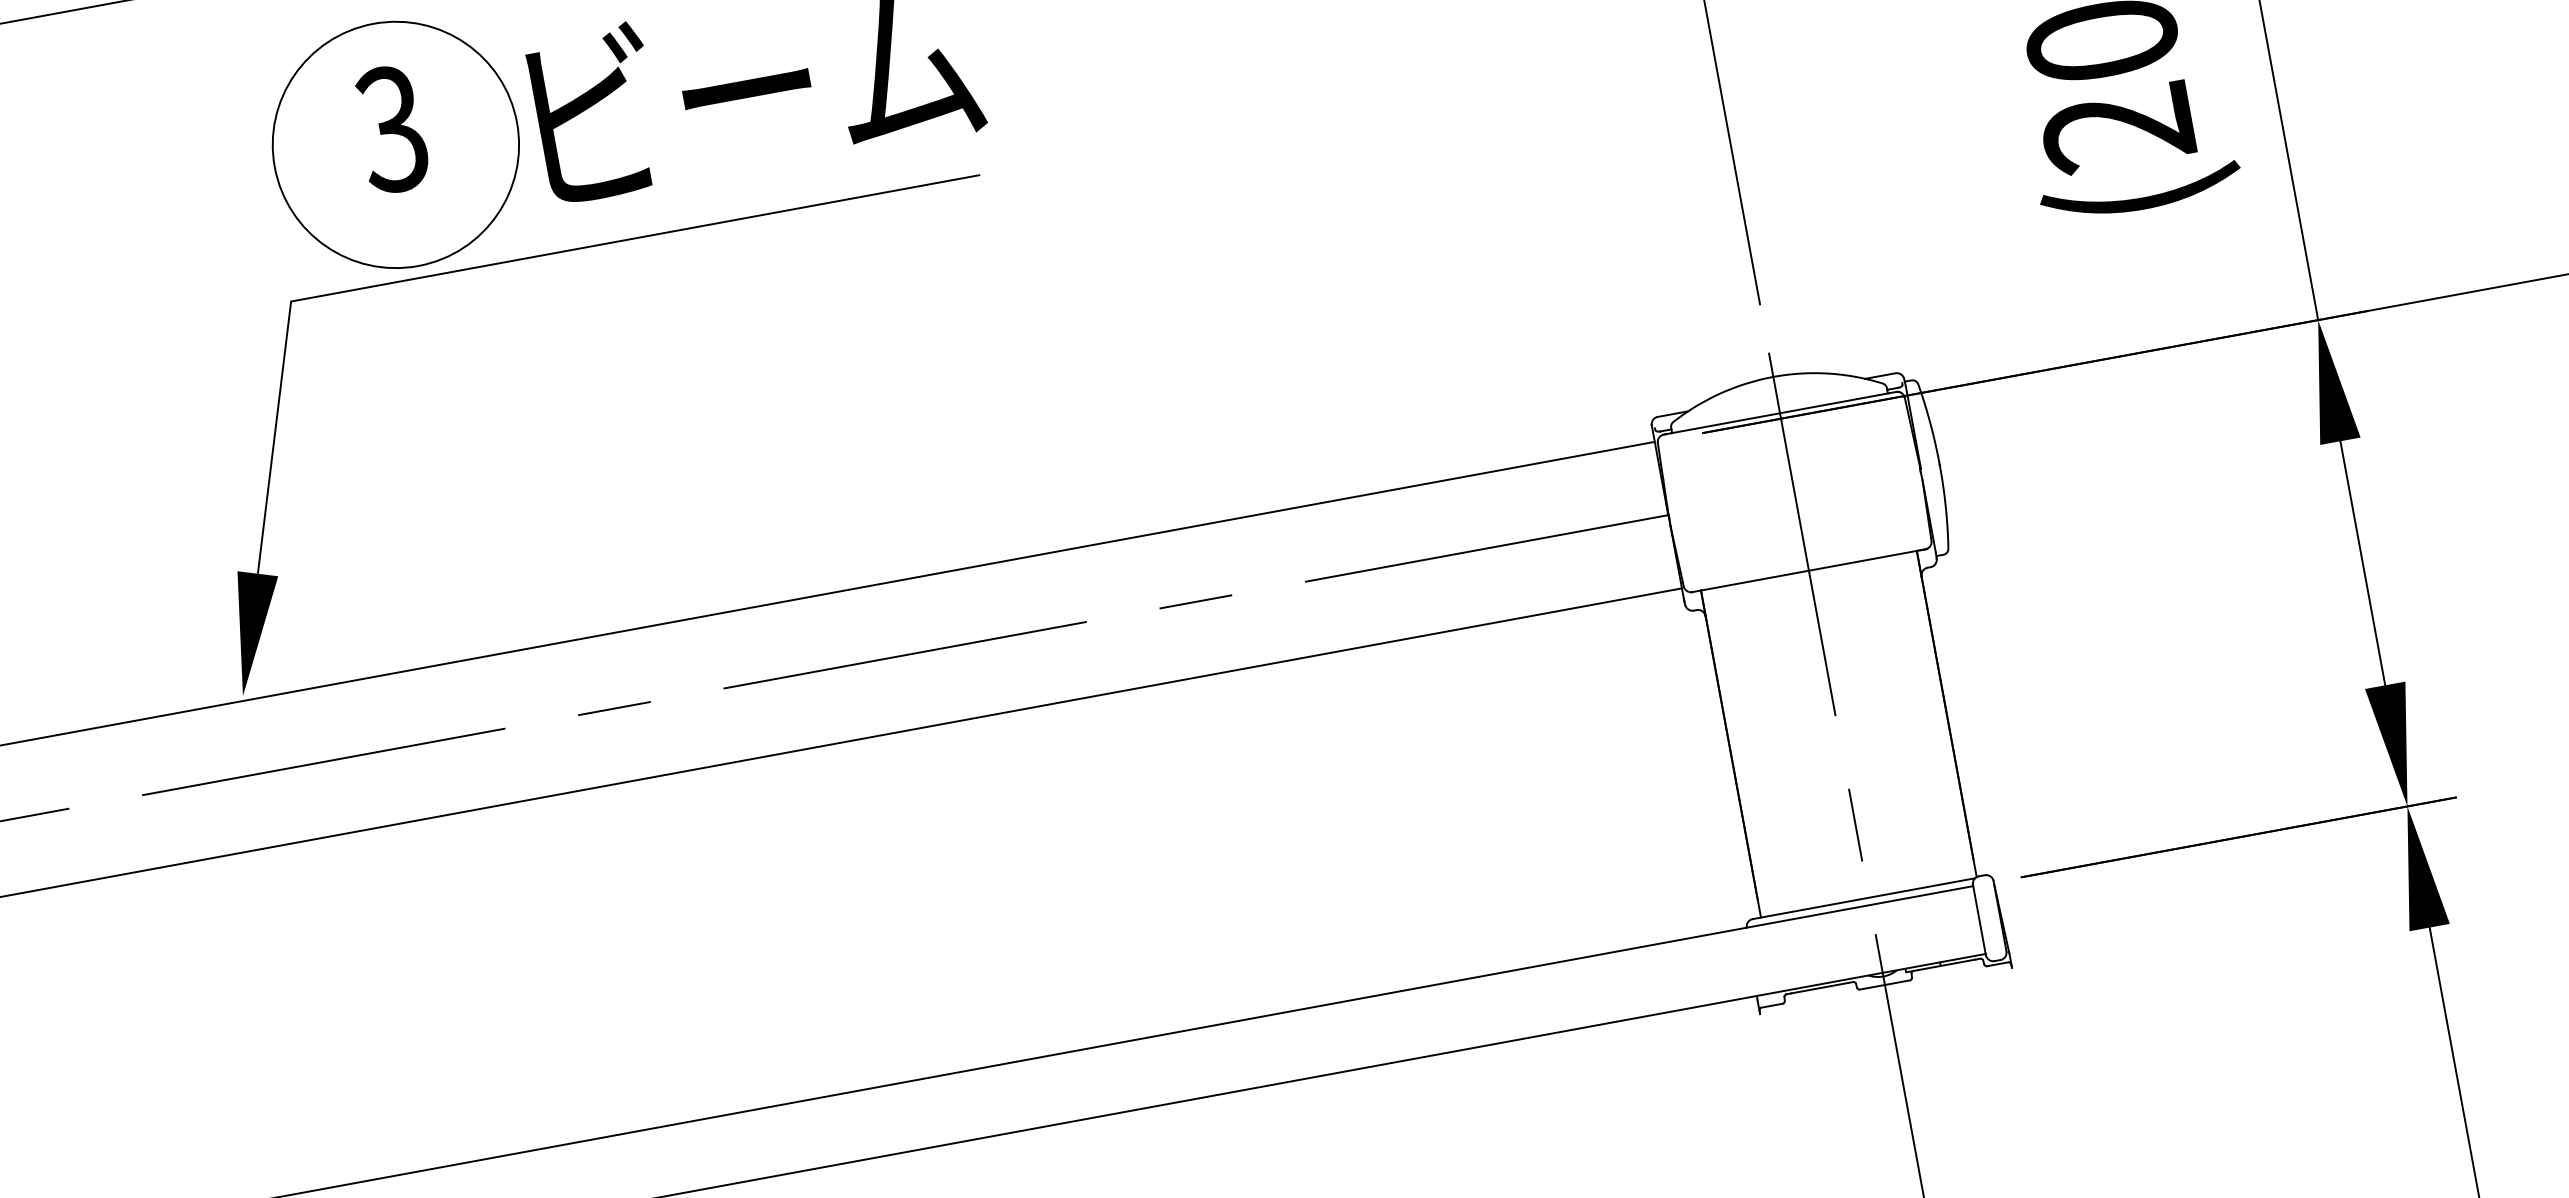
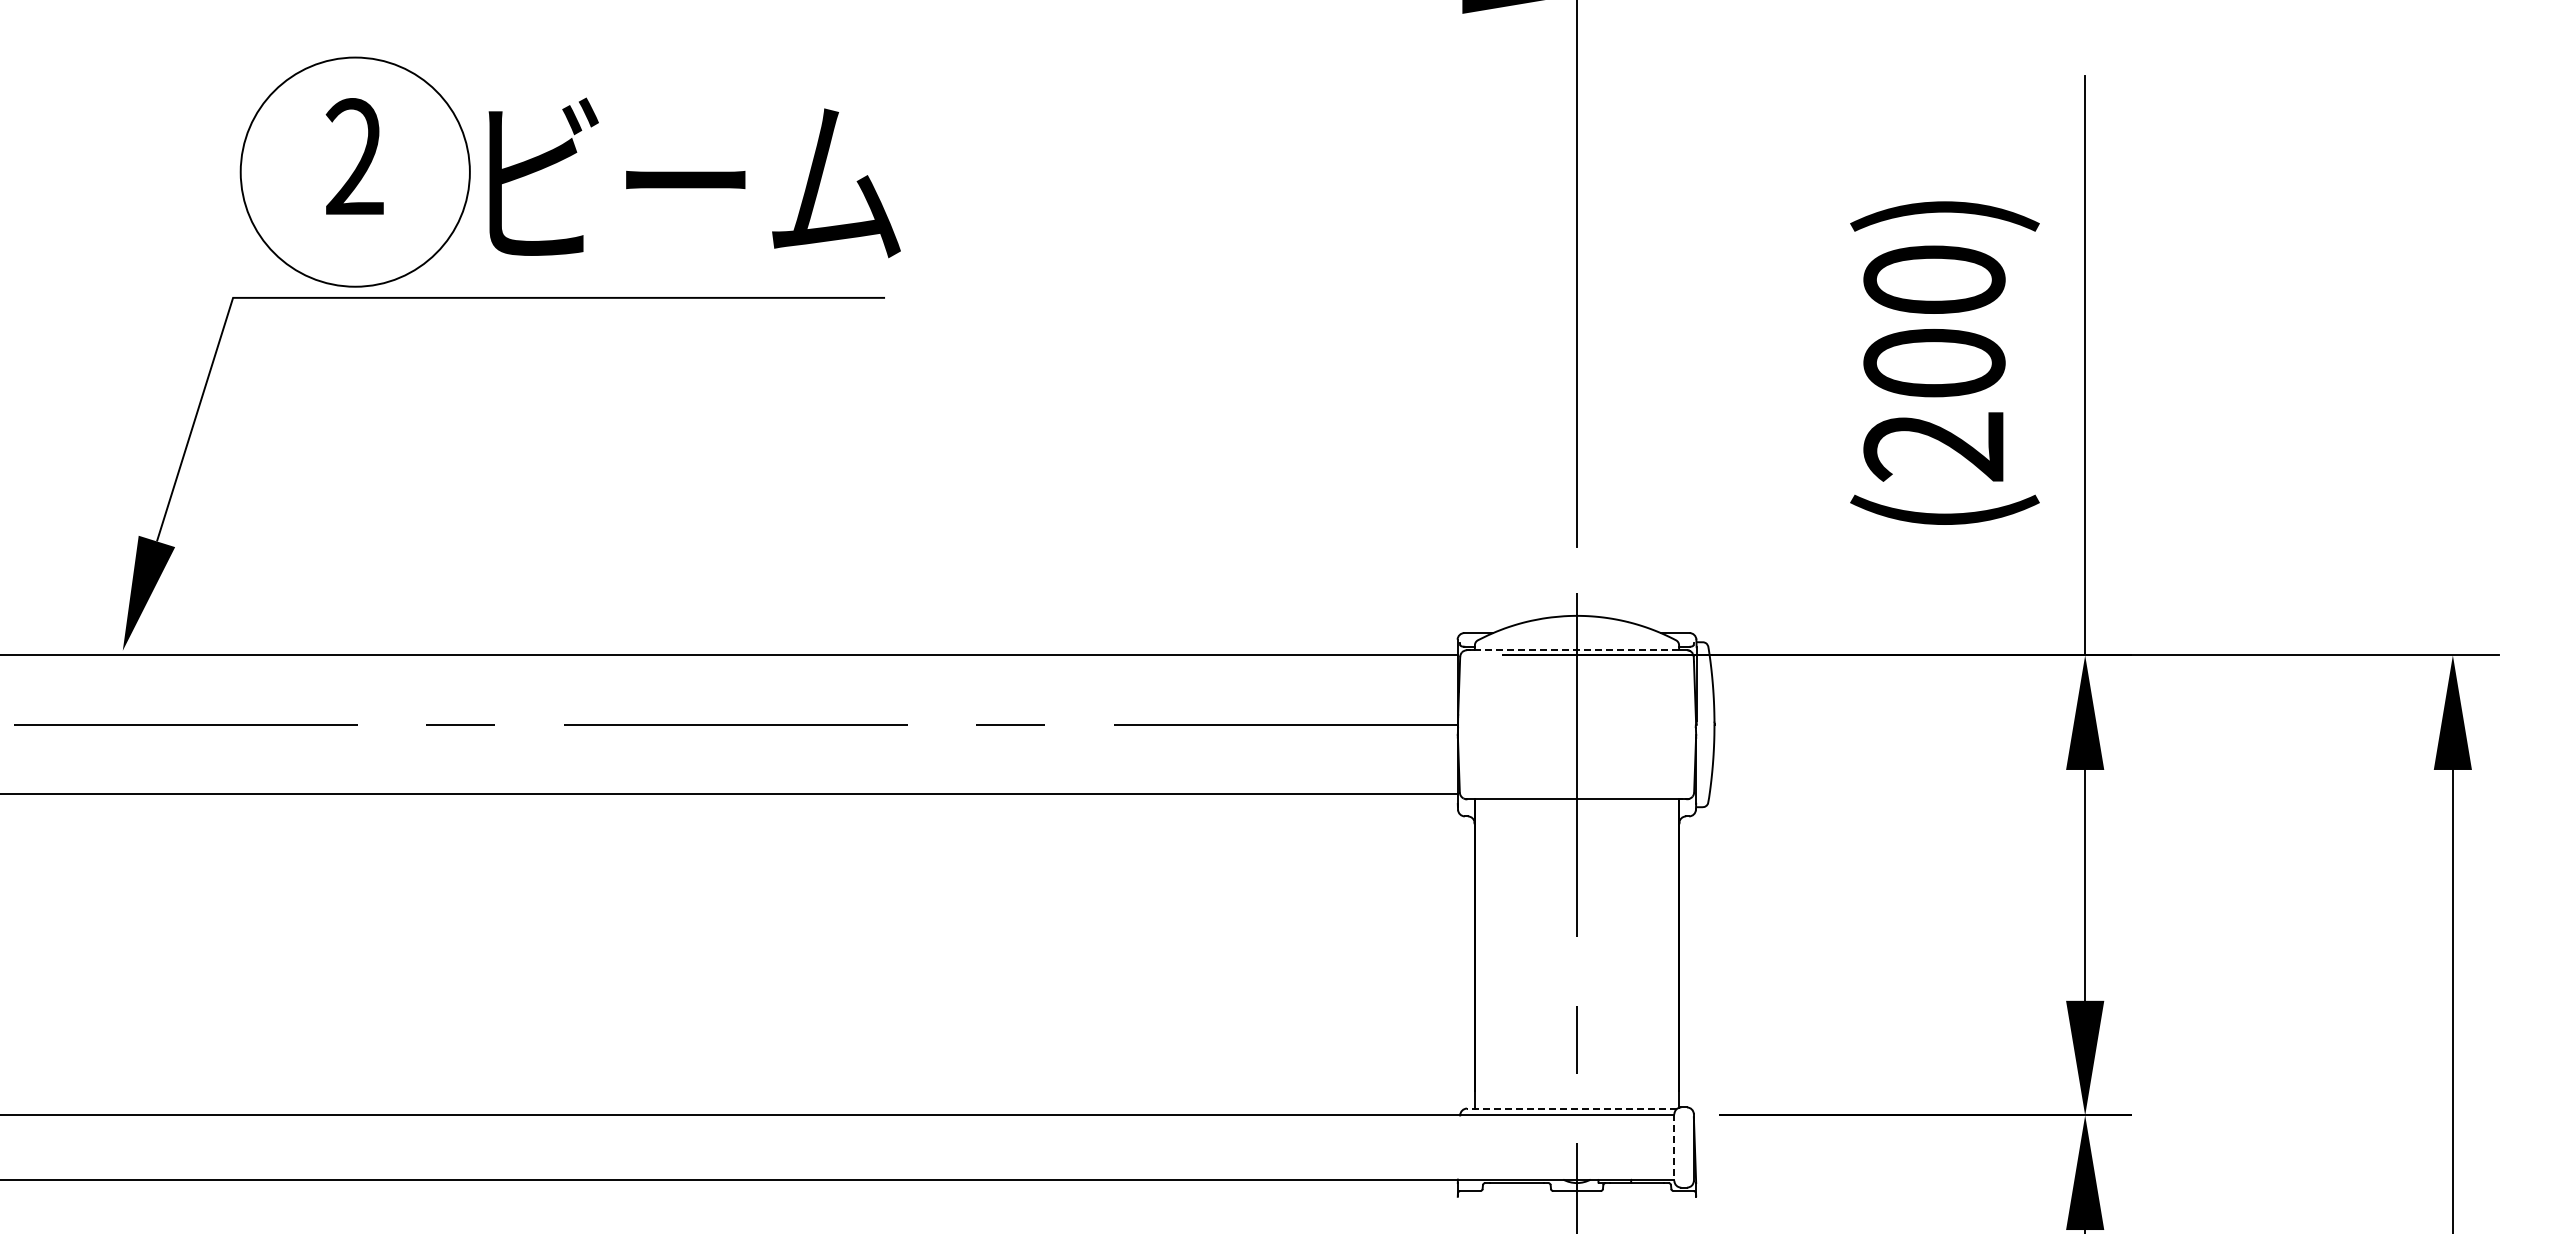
text: (391, 129) -> (353, 157), 3 -> 2
line: (1780, 413) -> (1577, 650), solid -> dashed
line: (1863, 898) -> (1571, 1108), solid -> dashed
line: (1979, 921) -> (1674, 1148), solid -> dashed

